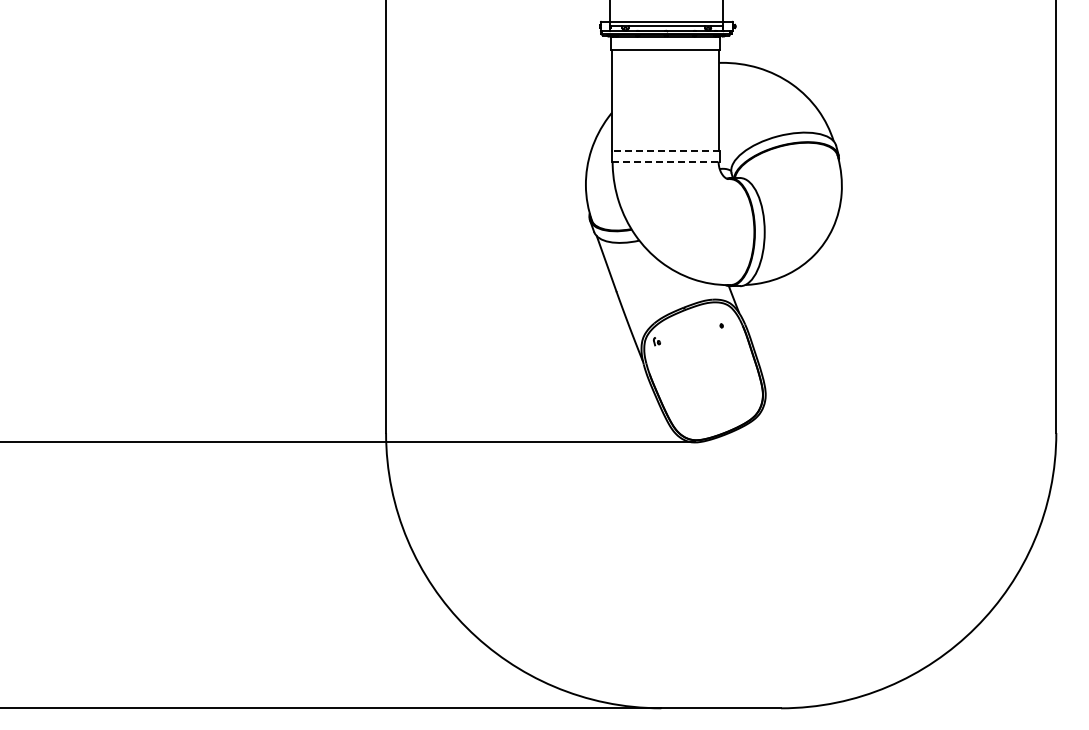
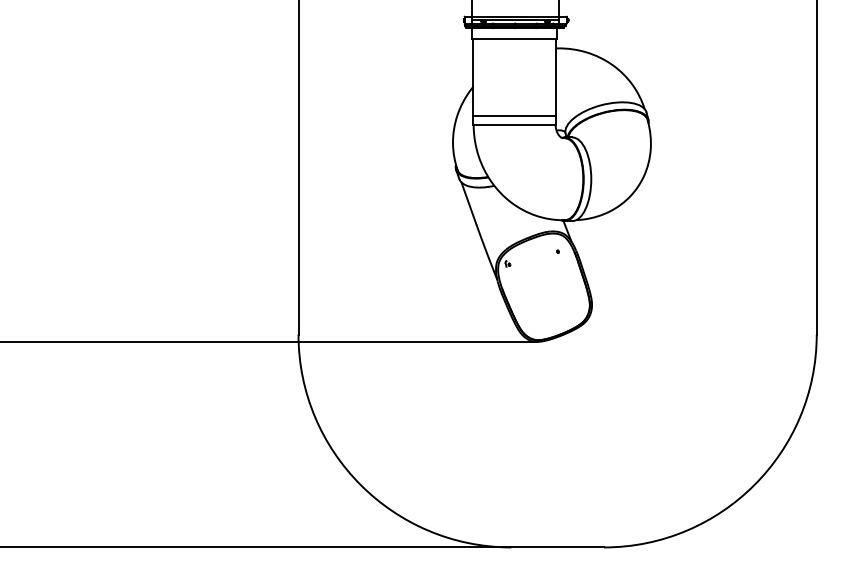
line: (665, 150) -> (514, 116), dashed -> solid
line: (666, 161) -> (515, 124), dashed -> solid

